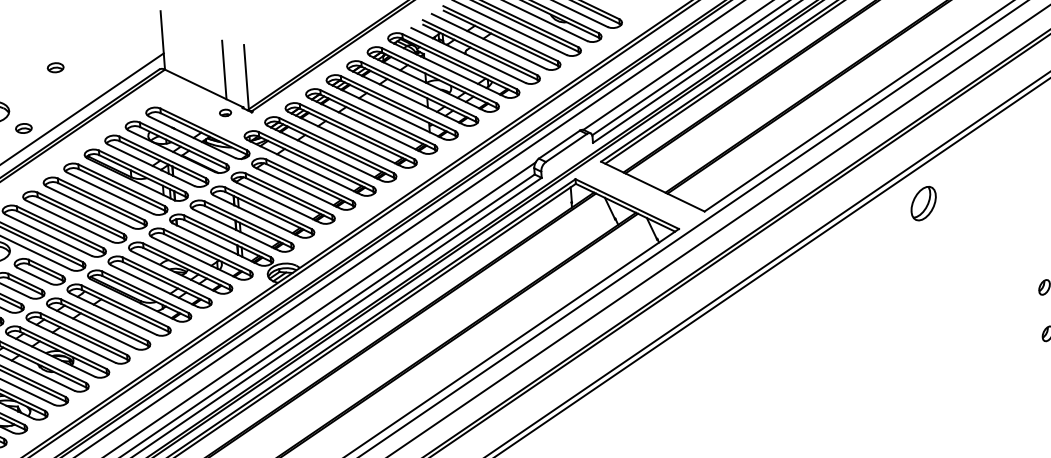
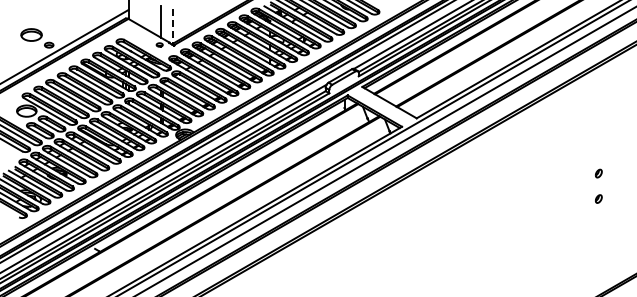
part: (54, 67) -> (68, 13), removed
line: (246, 77) -> (172, 26), solid -> dashed
part: (923, 202) -> (536, 122), removed

